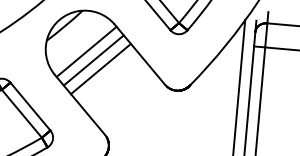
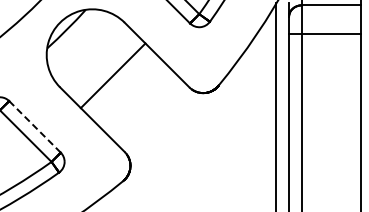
line: (86, 52) -> (94, 57), removed
line: (93, 60) -> (103, 66), removed
line: (30, 106) -> (34, 126), solid -> dashed

